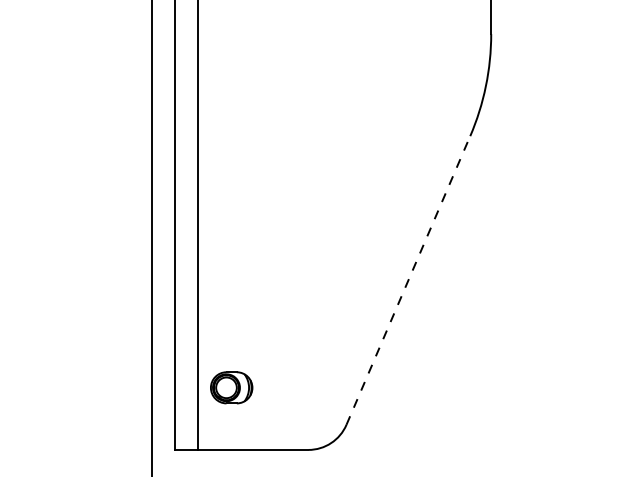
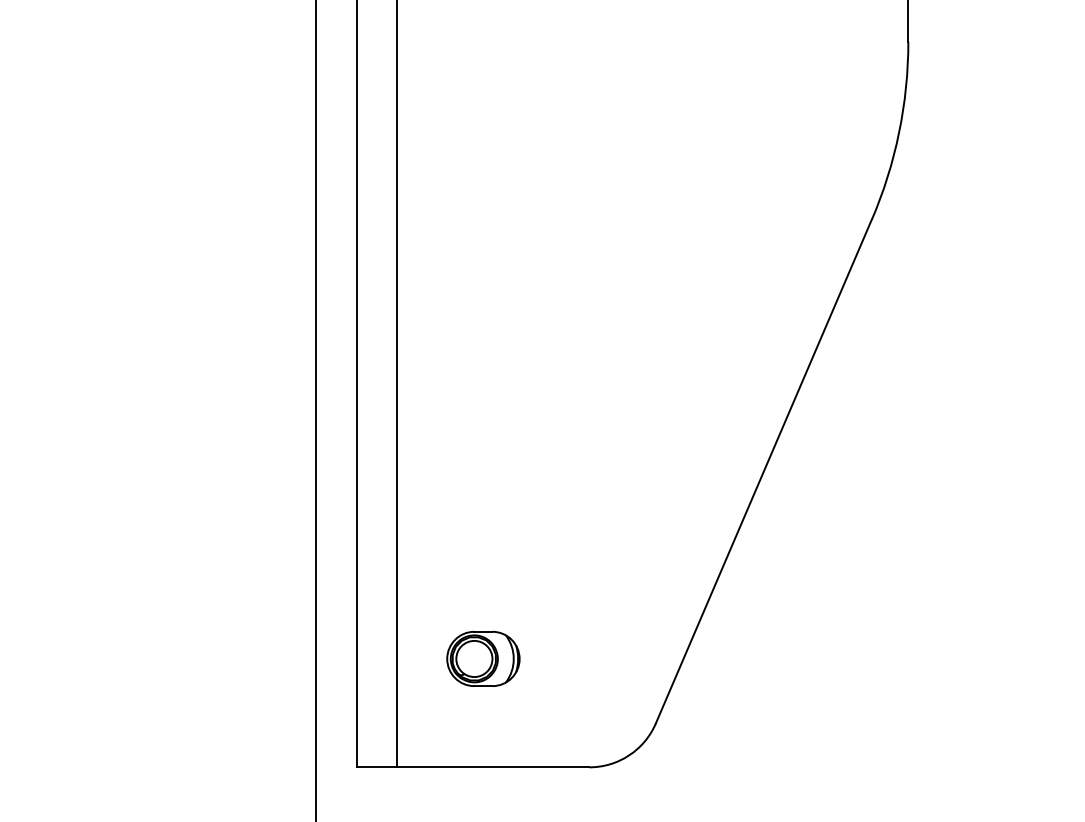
line: (408, 280) -> (764, 471), dashed -> solid
part: (231, 387) -> (483, 658), moved

